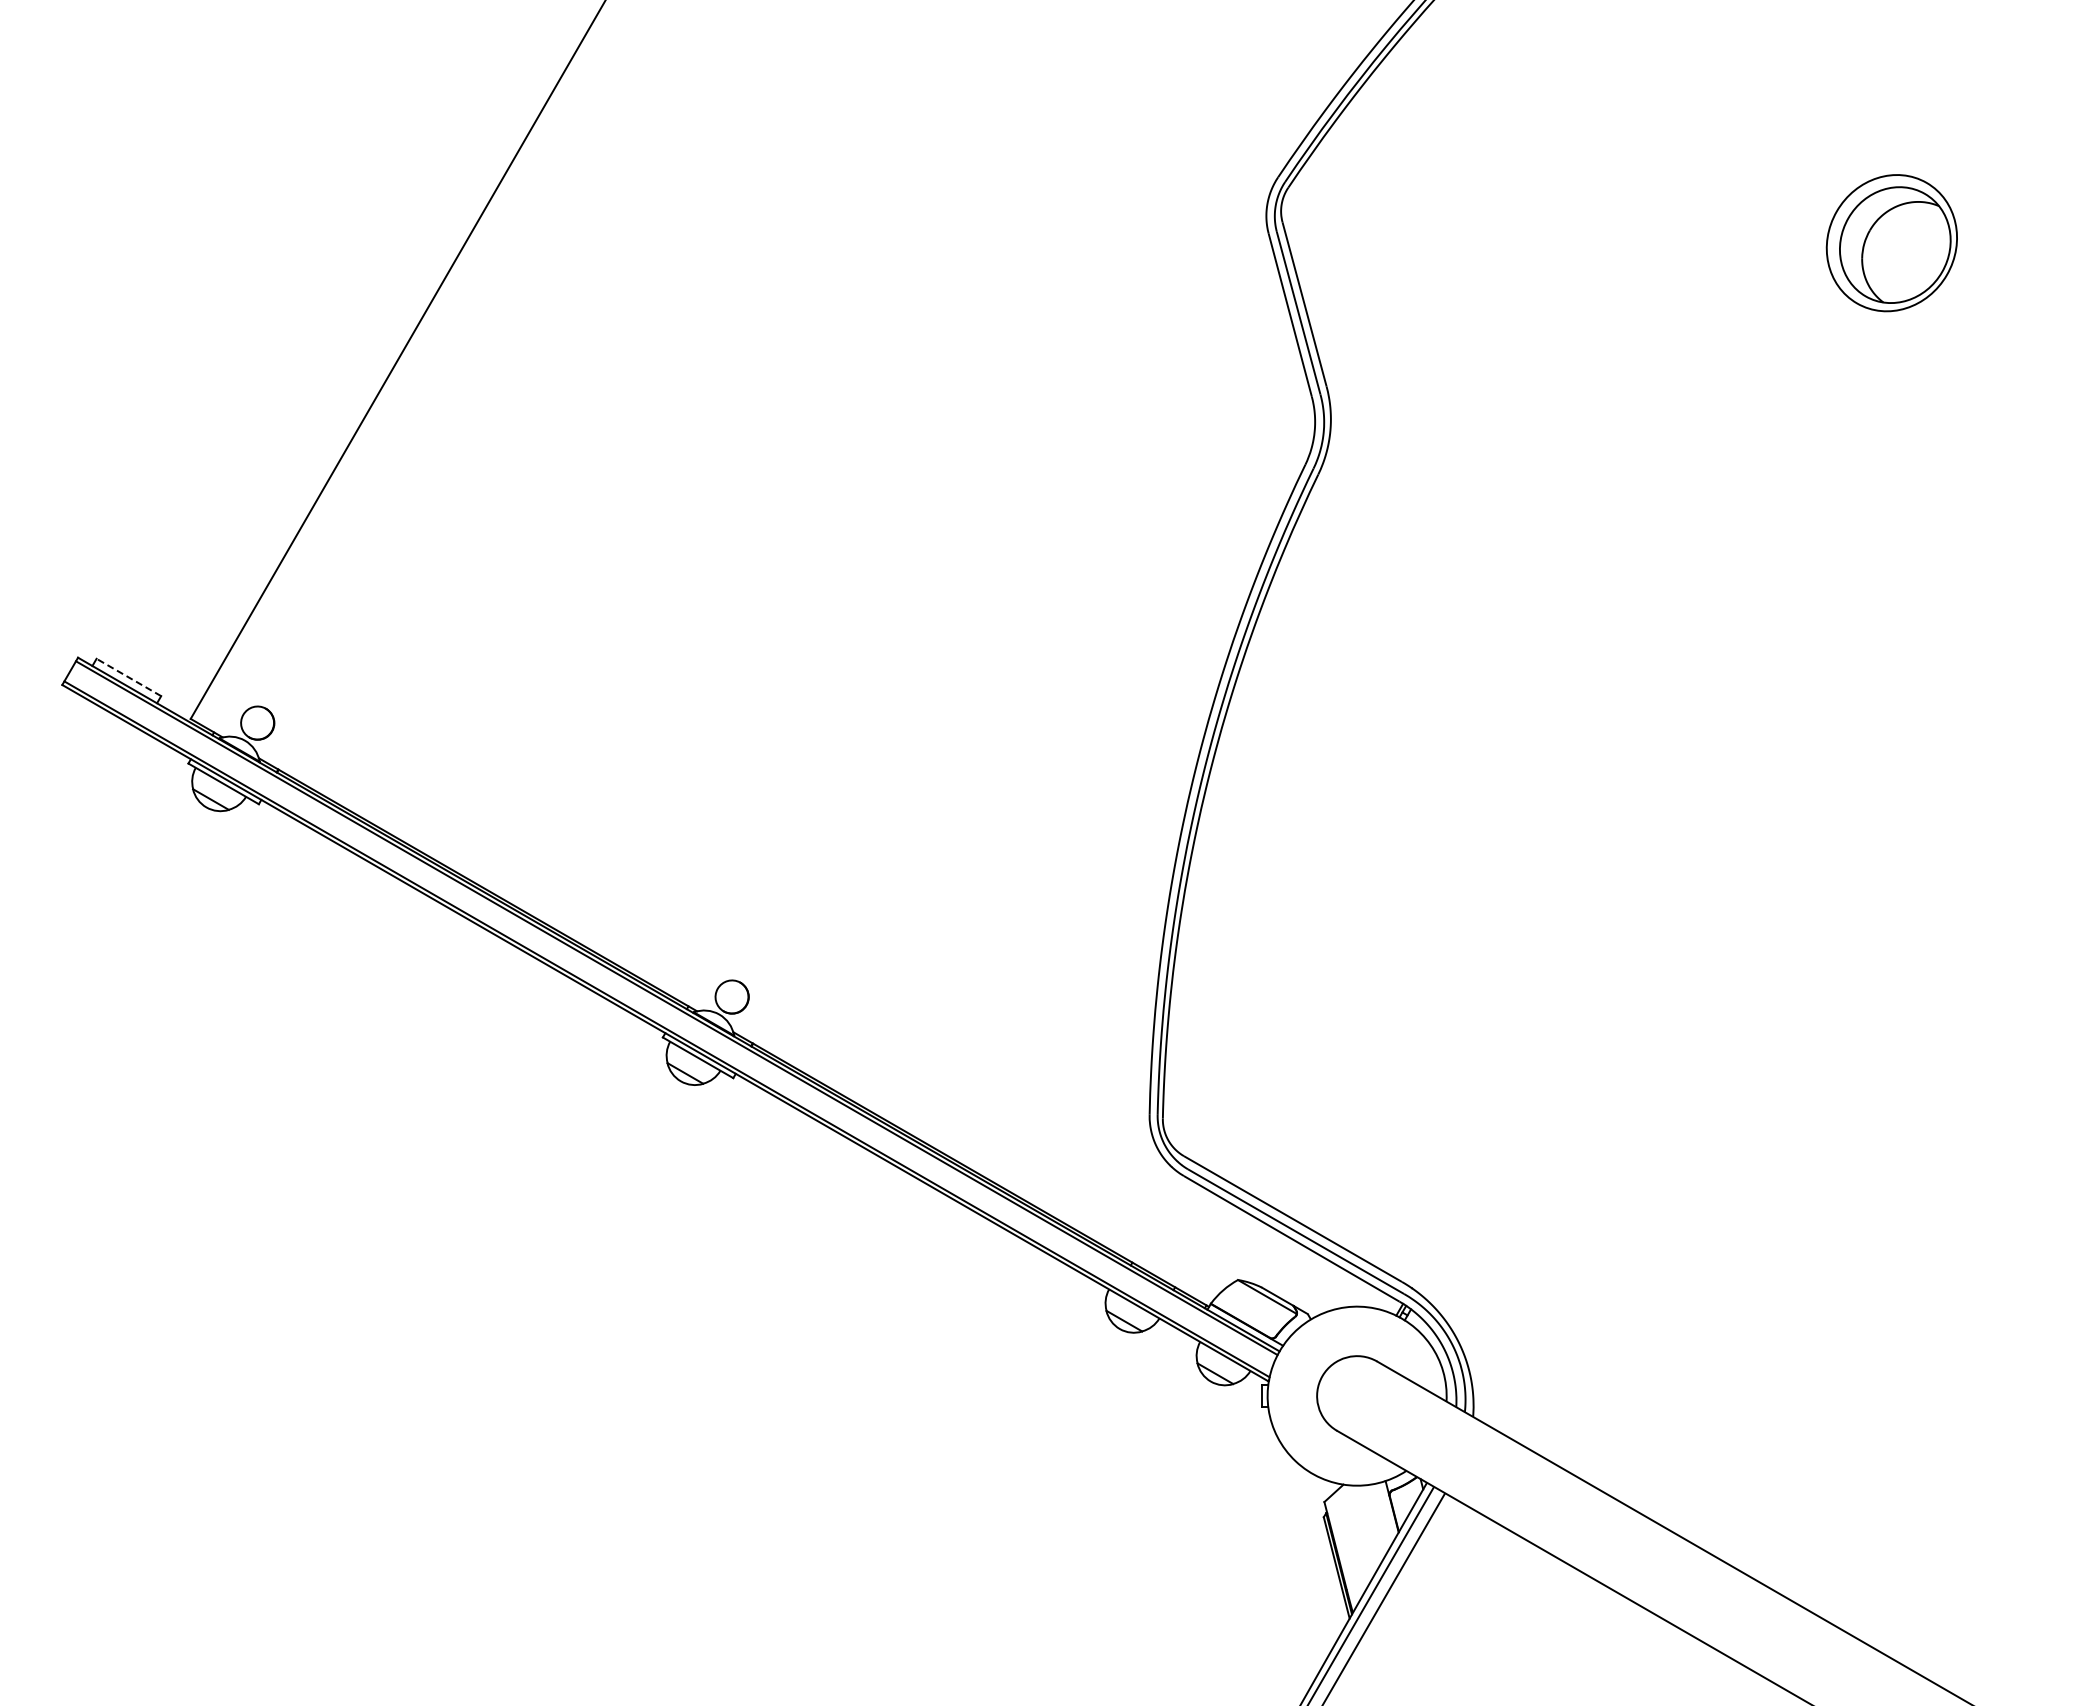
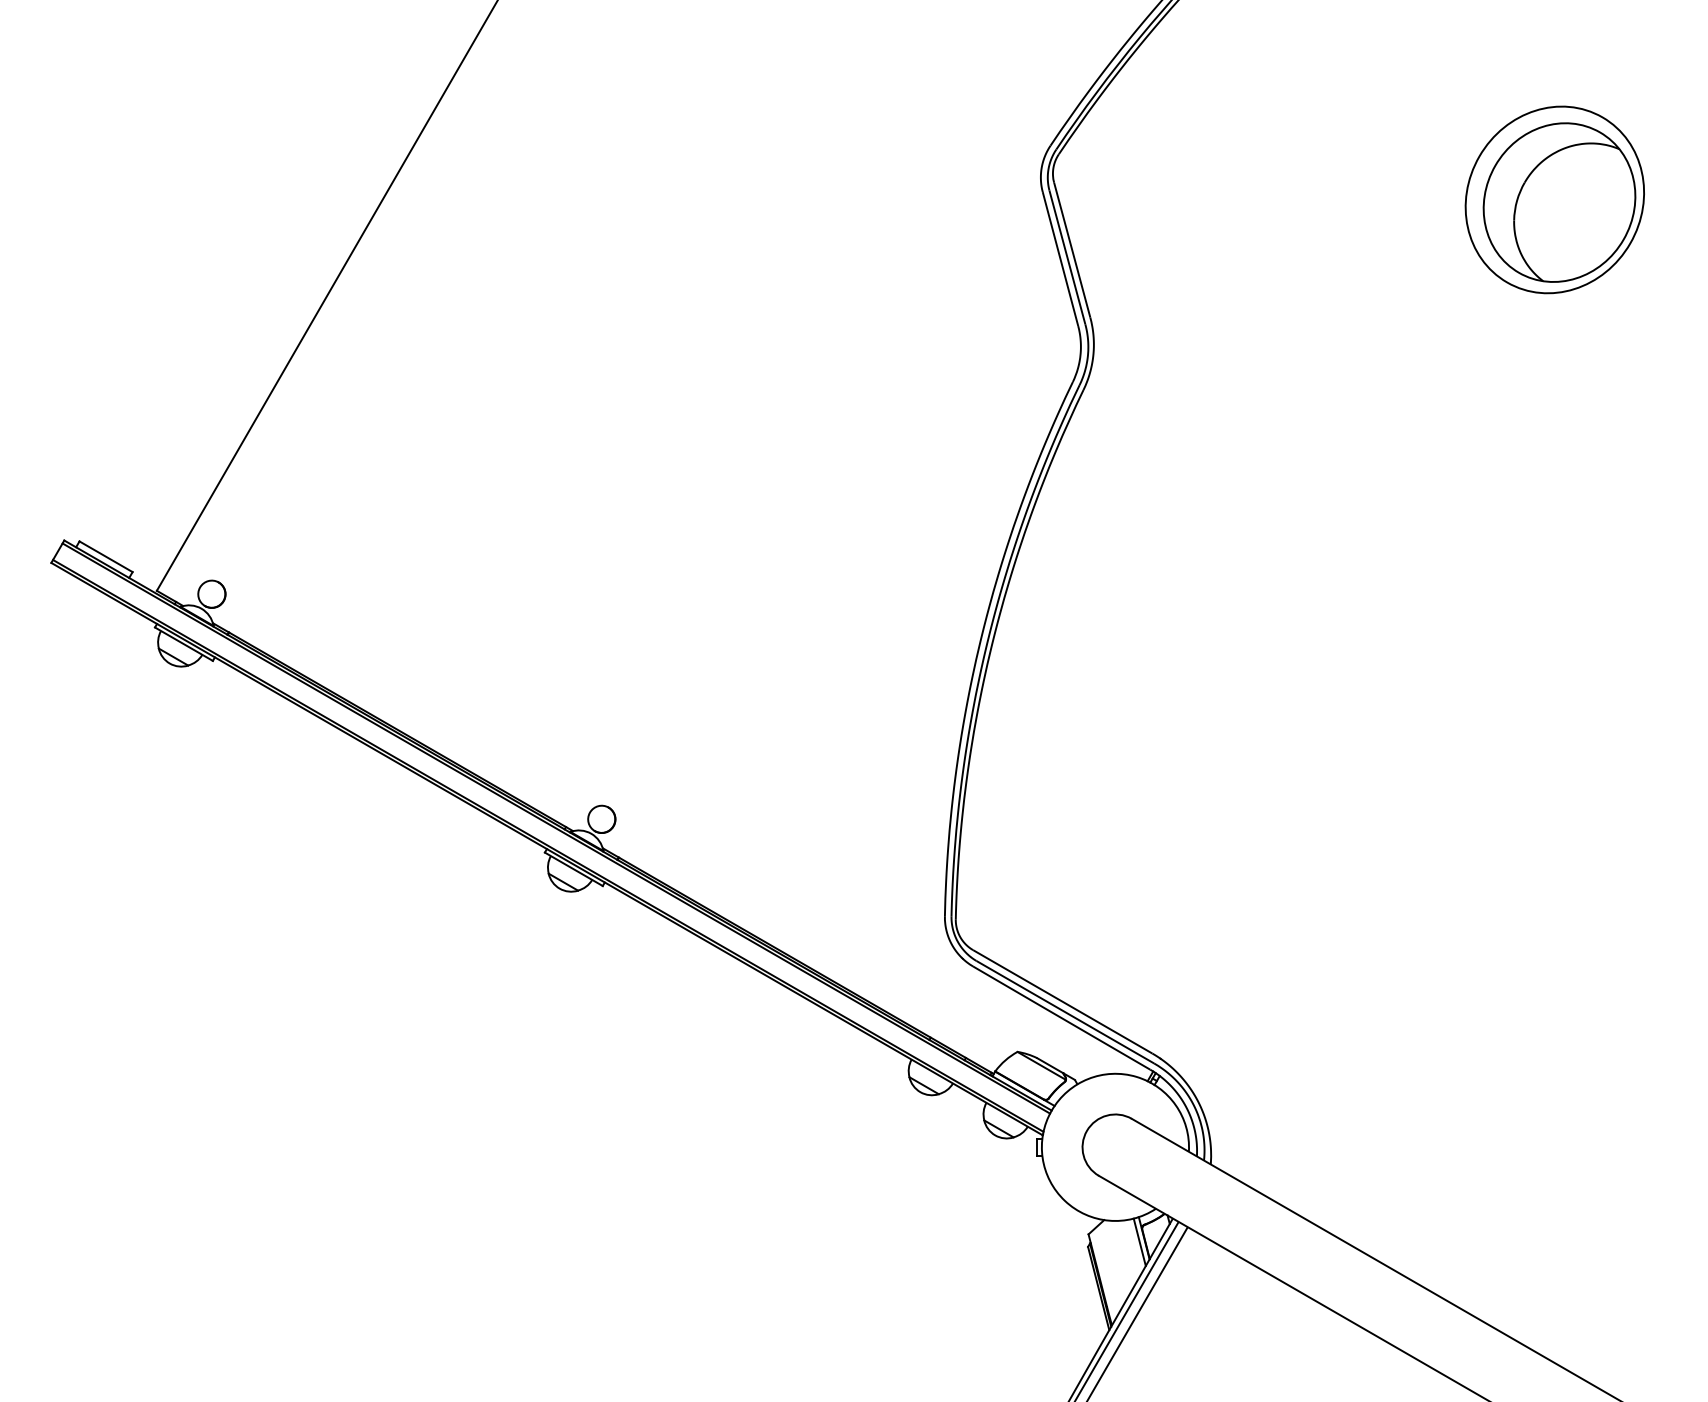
part: (1891, 242) -> (1554, 199), size x1.67
line: (128, 677) -> (105, 556), dashed -> solid
line: (1386, 1511) -> (1139, 1242), added

